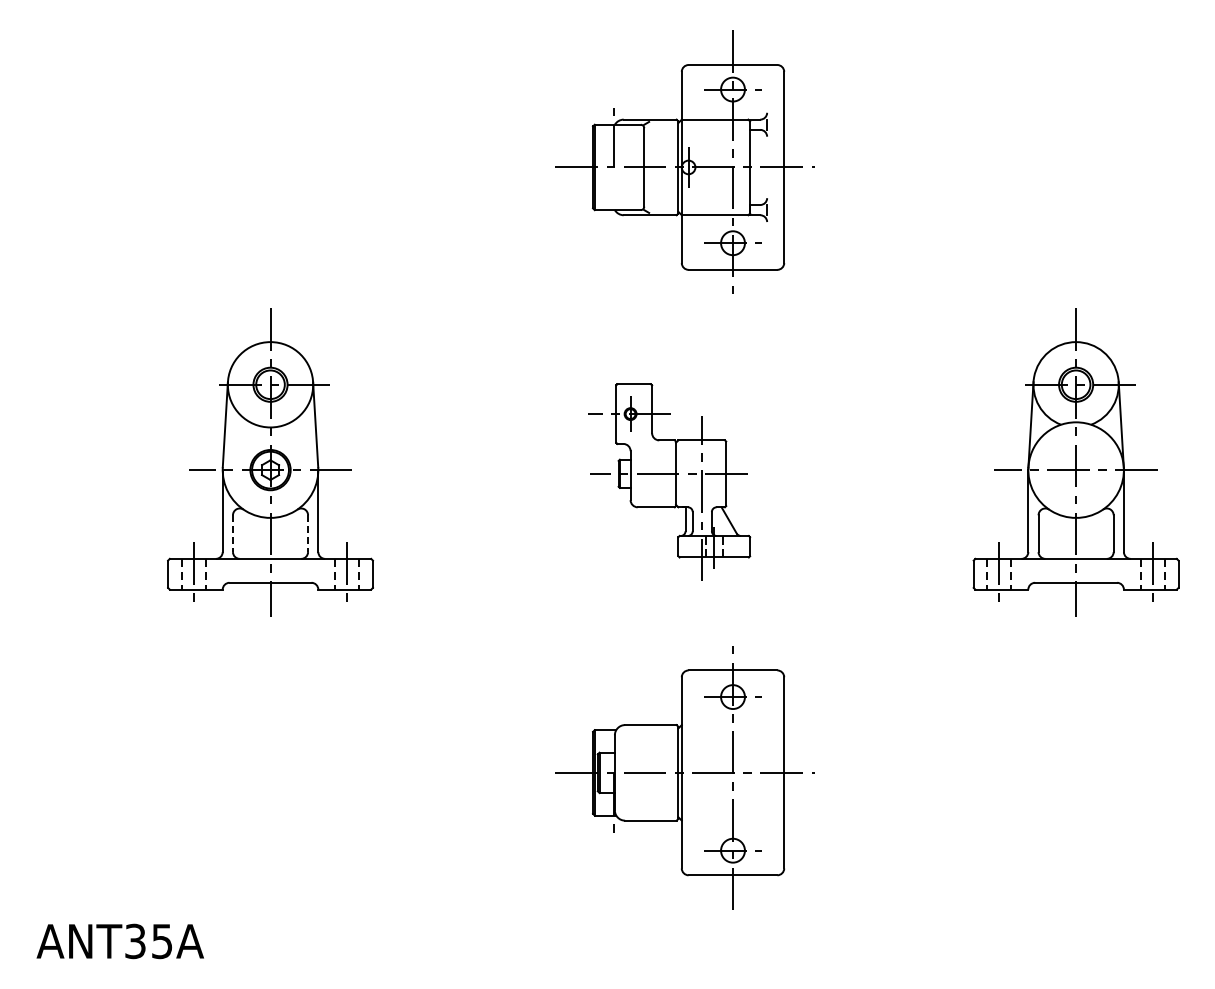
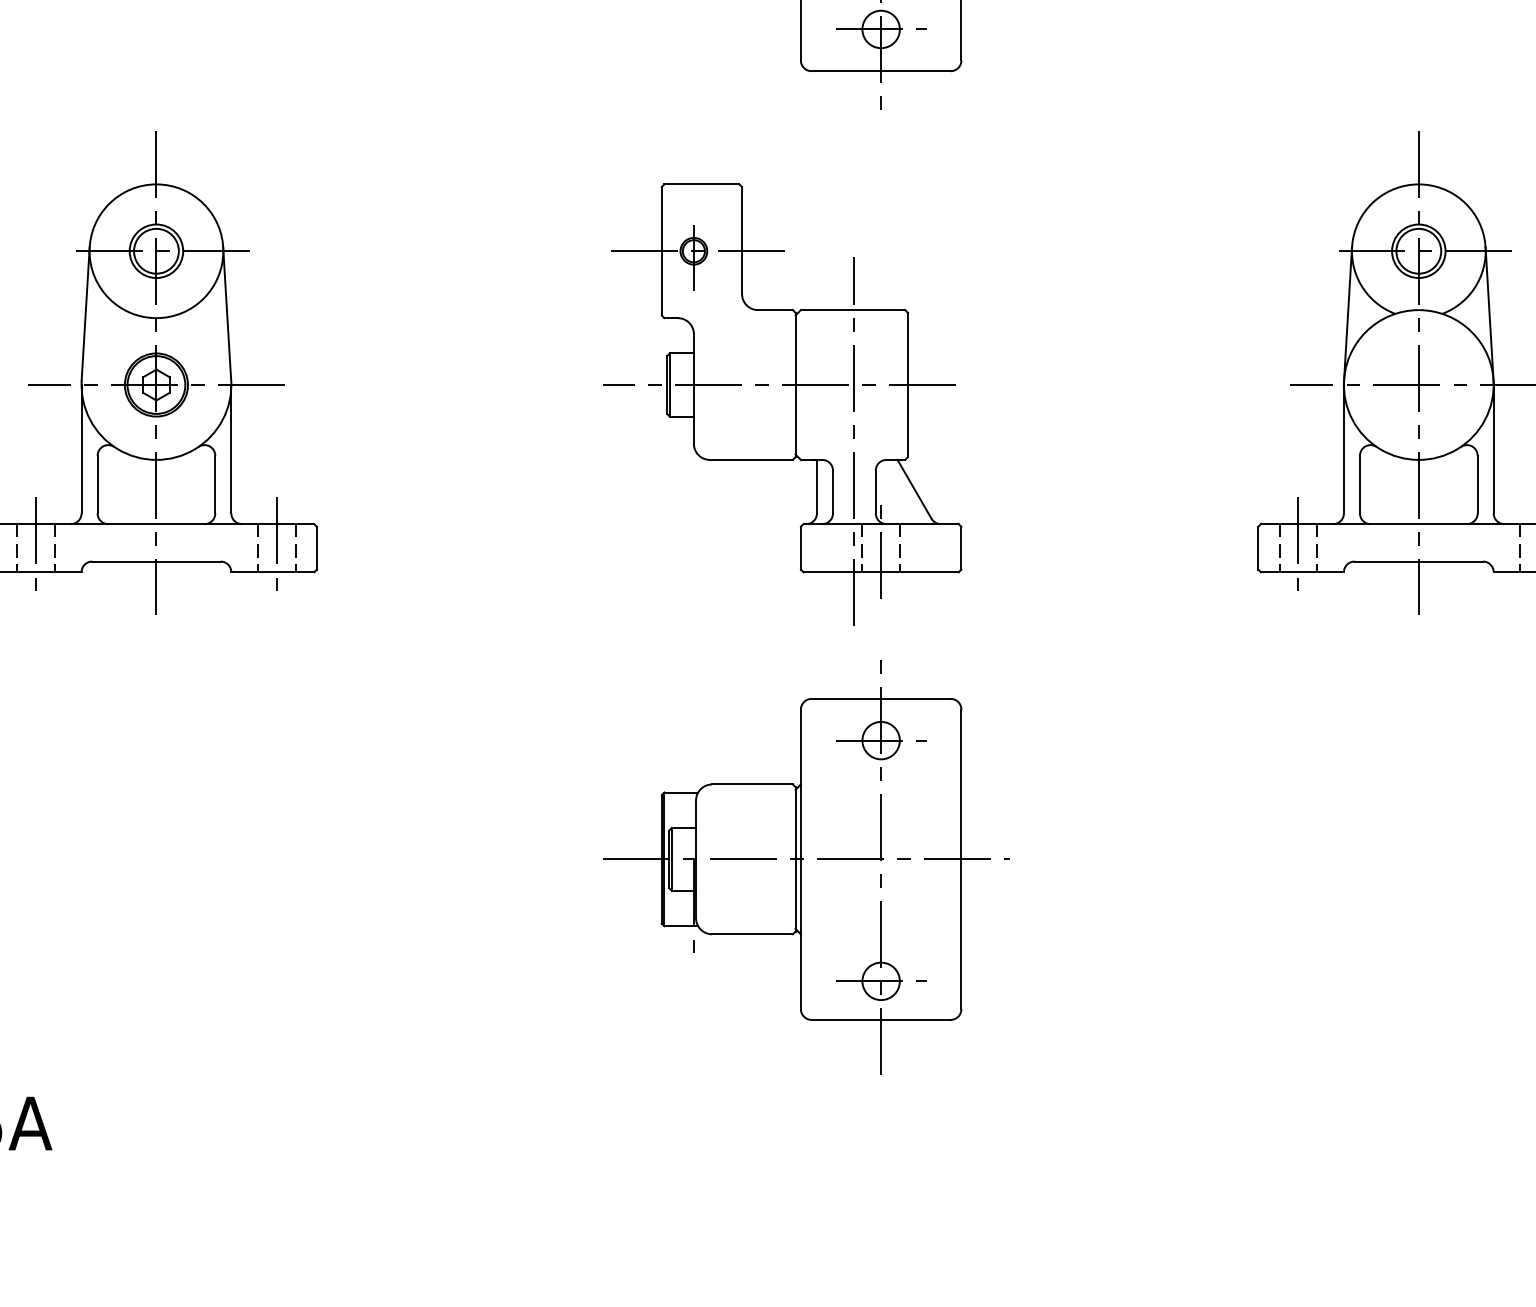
part: (670, 482) -> (783, 404), size x1.43
line: (232, 534) -> (96, 485), dashed -> solid
line: (308, 534) -> (215, 485), dashed -> solid

